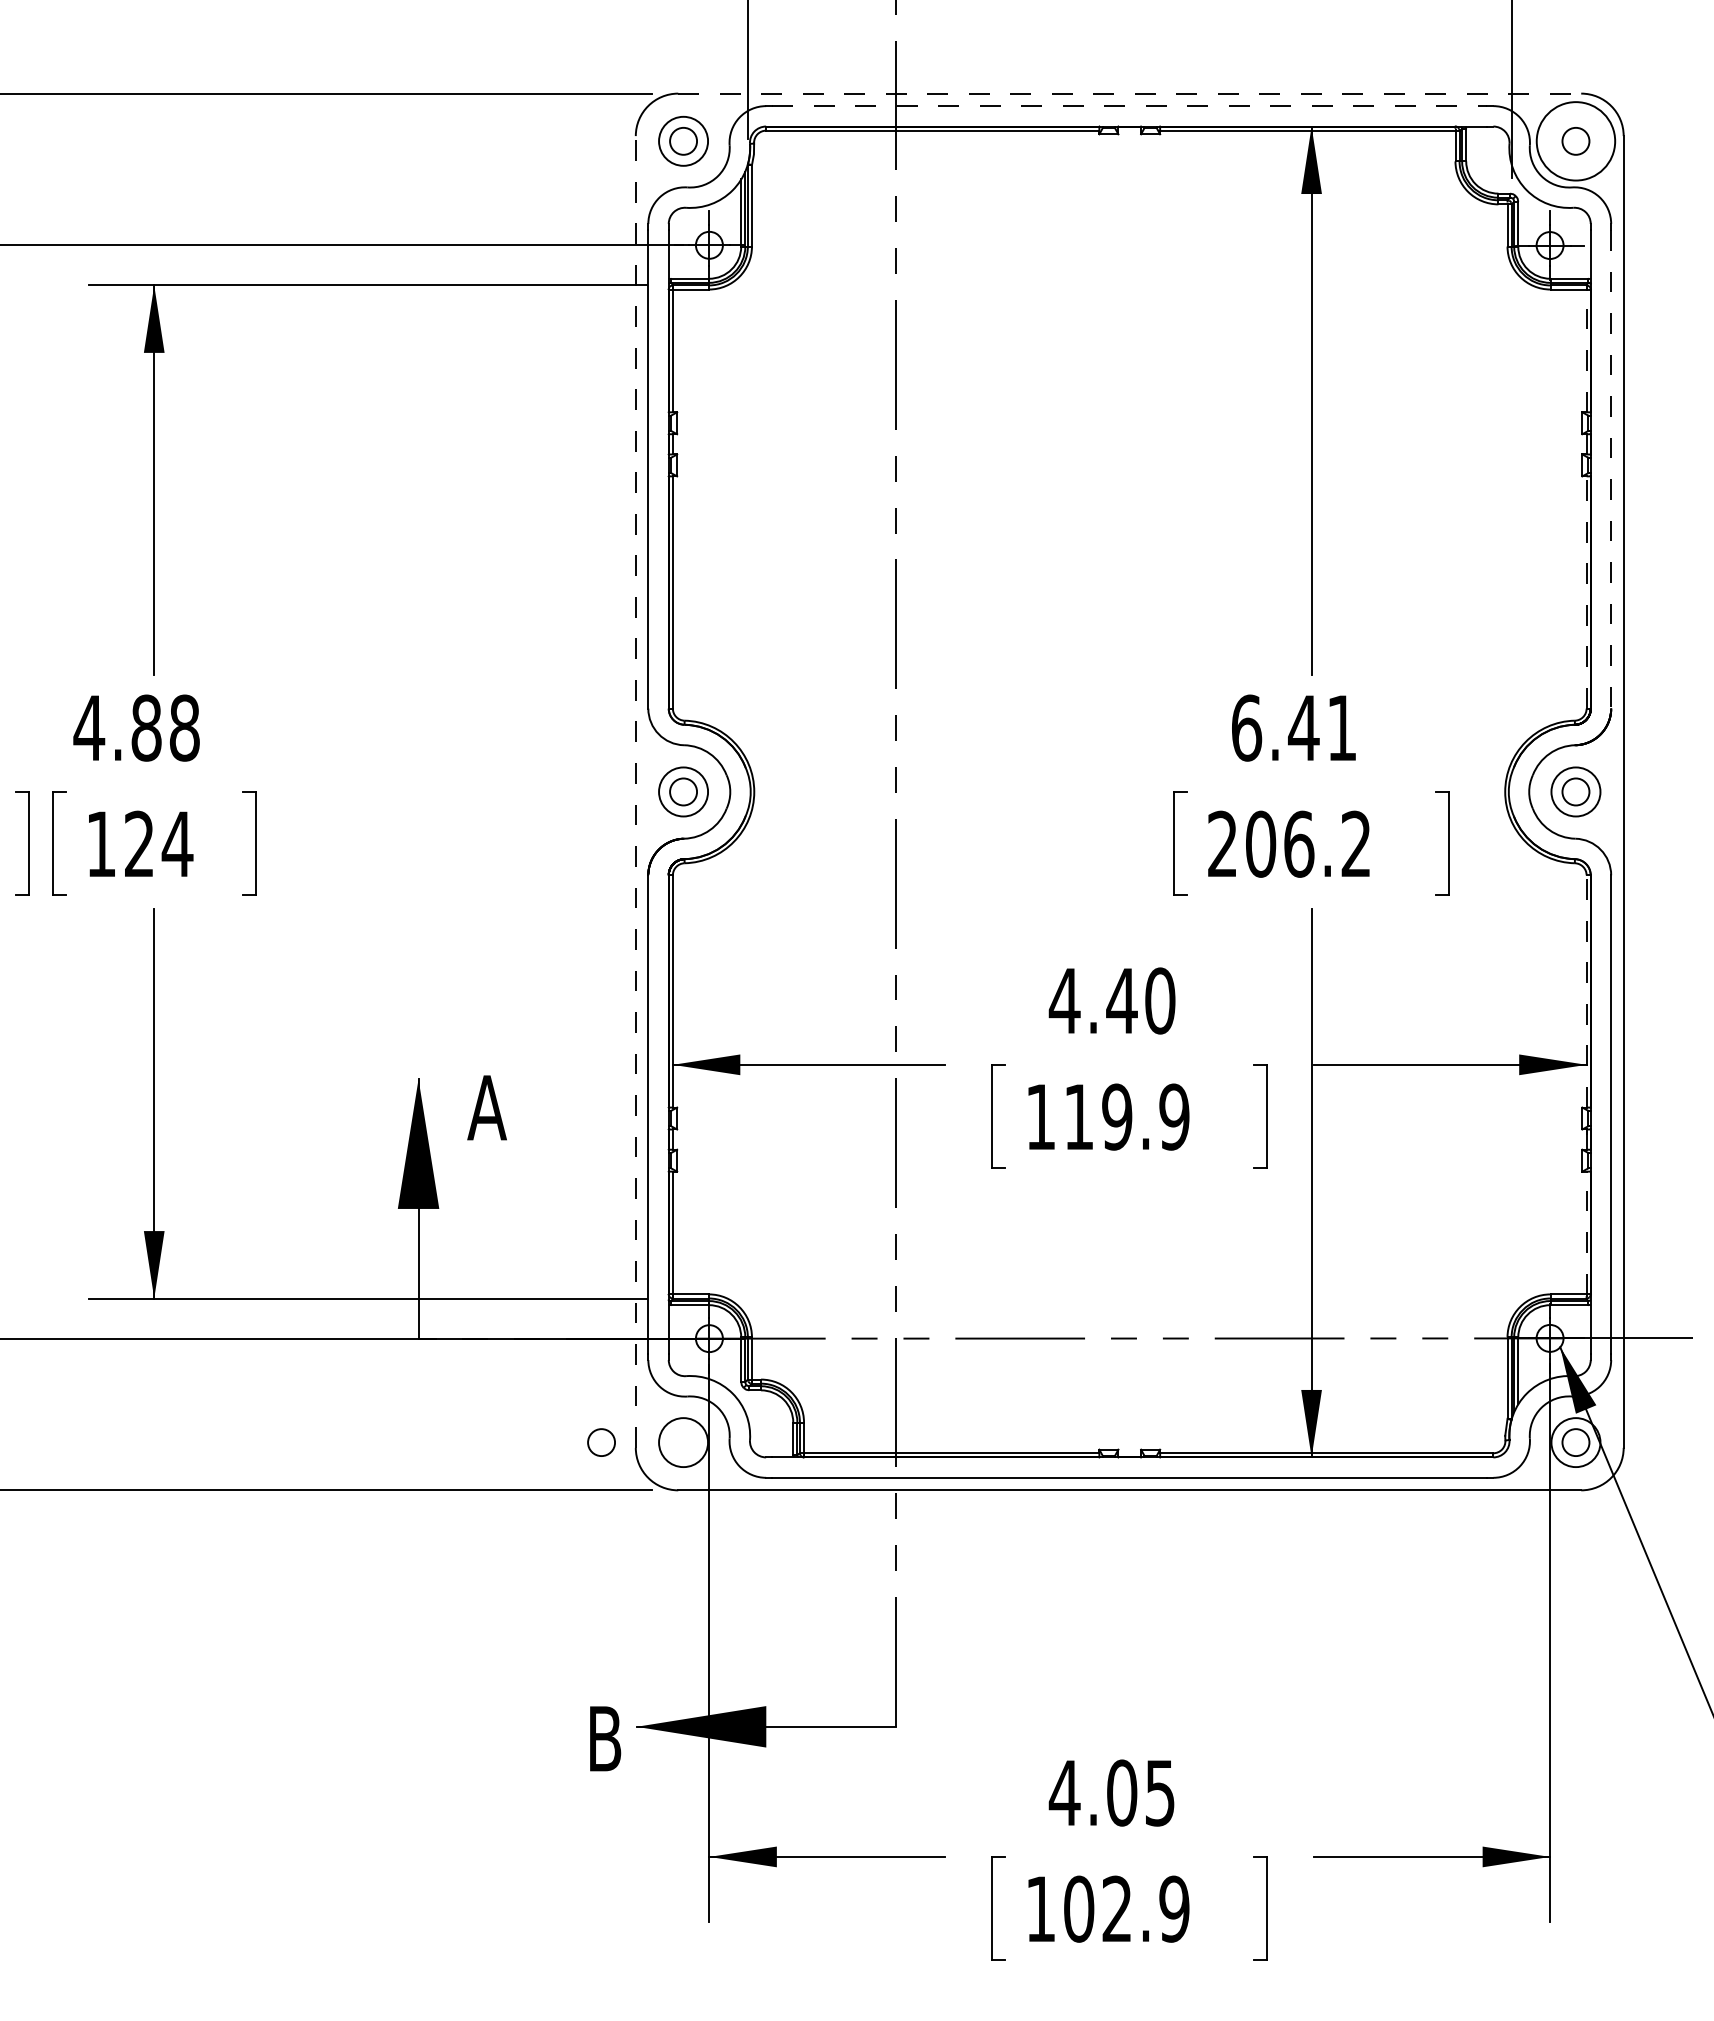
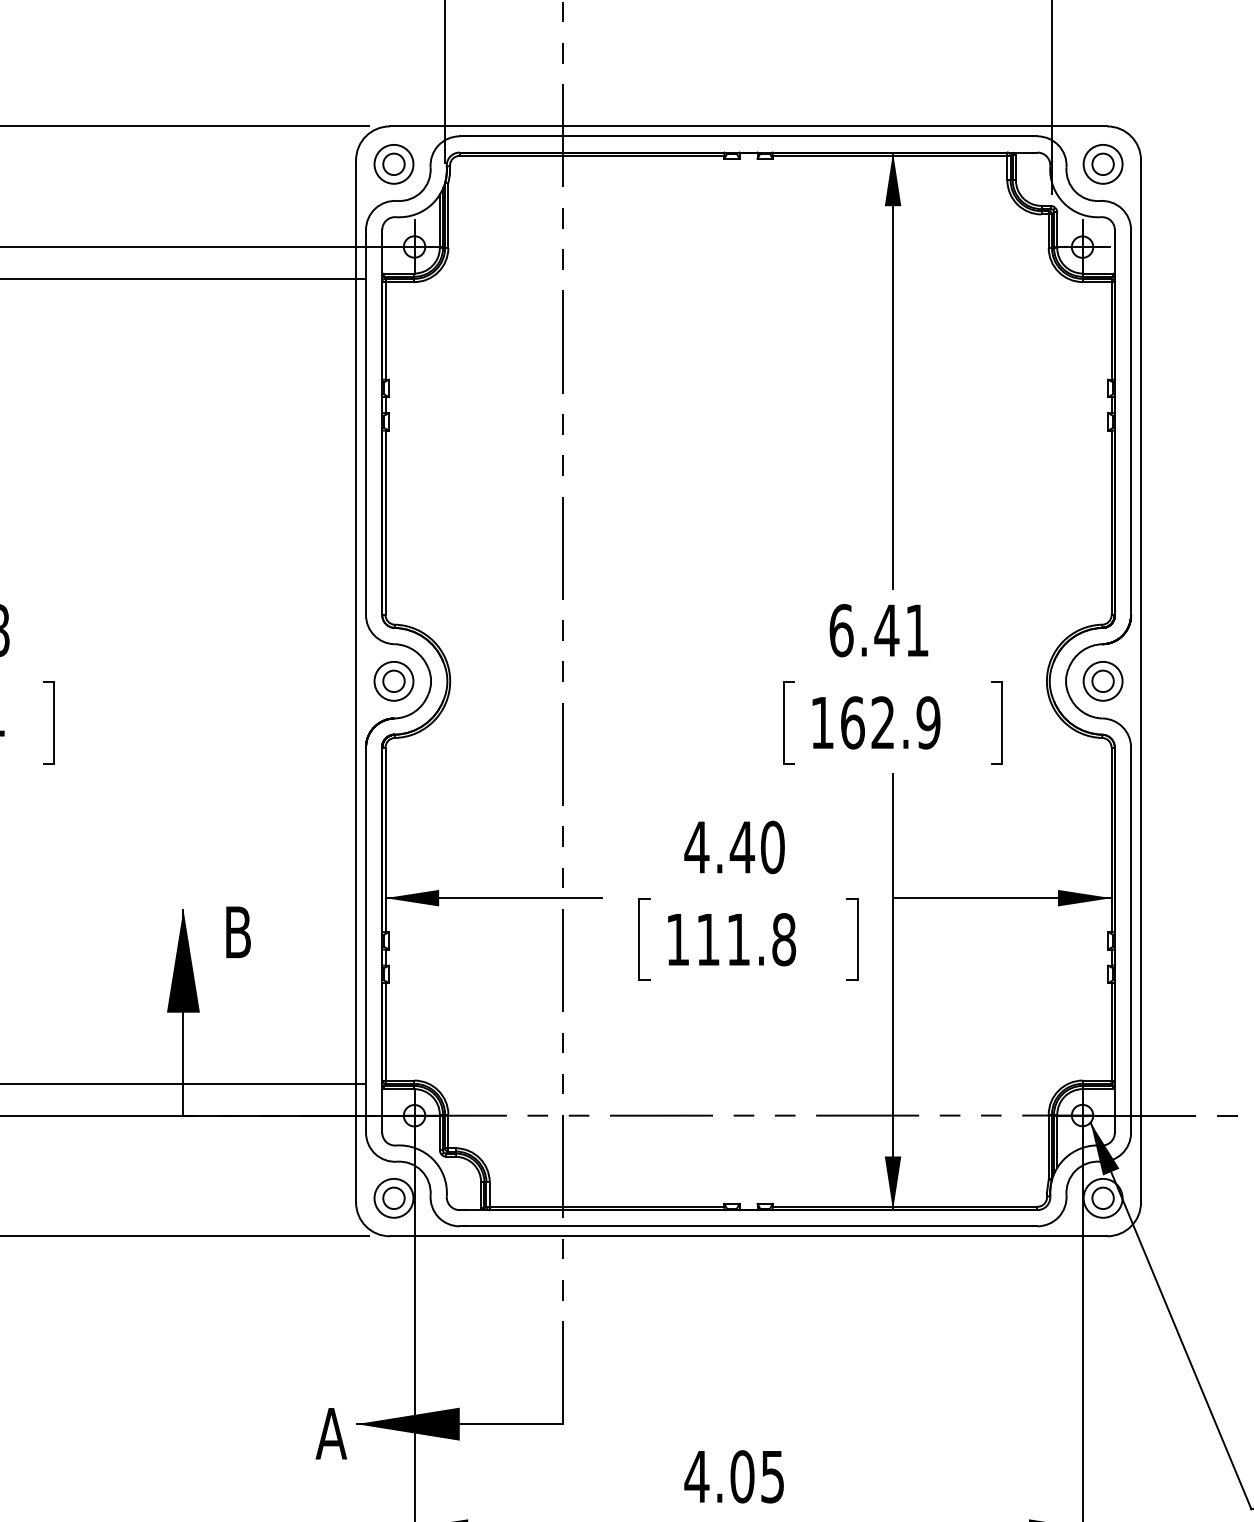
line: (1130, 93) -> (749, 126), dashed -> solid
line: (1130, 106) -> (749, 136), dashed -> solid
circle: (1575, 140) -> (1102, 163), size x0.62
line: (1586, 350) -> (1111, 330), dashed -> solid
line: (1611, 469) -> (1131, 425), dashed -> solid
line: (1586, 592) -> (1111, 522), dashed -> solid
line: (635, 791) -> (355, 680), dashed -> solid
text: (1289, 843) -> (875, 722), 206.2 -> 162.9
line: (1586, 990) -> (1111, 839), dashed -> solid
text: (486, 1107) -> (237, 932), A -> B
text: (1145, 1116) -> (761, 939), 119.9 -> 111.8
line: (1586, 1232) -> (1111, 1031), dashed -> solid
circle: (601, 1442) -> (393, 1198), moved
text: (604, 1738) -> (331, 1433), B -> A

